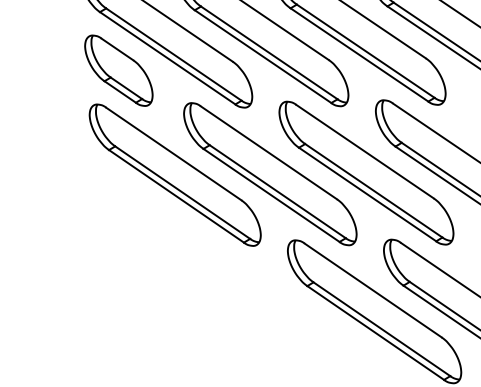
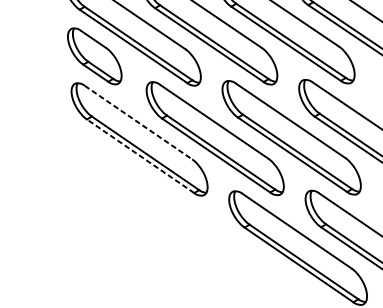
line: (173, 153) -> (138, 122), solid -> dashed
line: (176, 196) -> (140, 156), solid -> dashed

